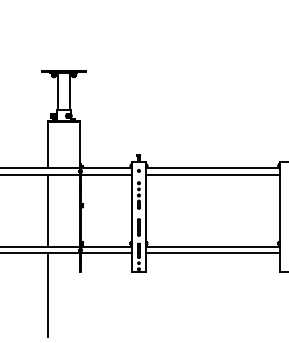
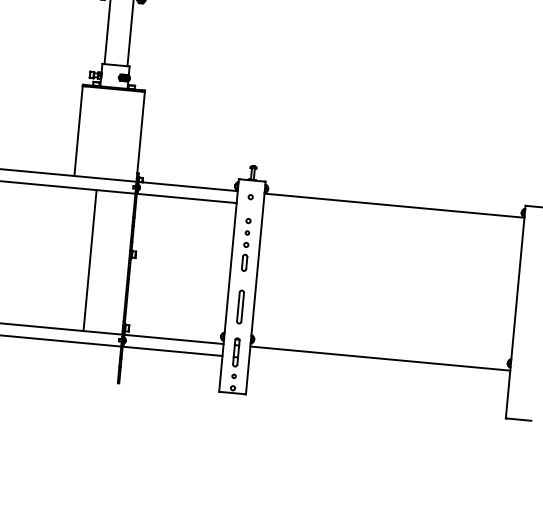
line: (212, 174) -> (392, 217), removed
line: (47, 210) -> (89, 259), moved
line: (212, 253) -> (378, 370), removed
line: (47, 294) -> (50, 420), removed

